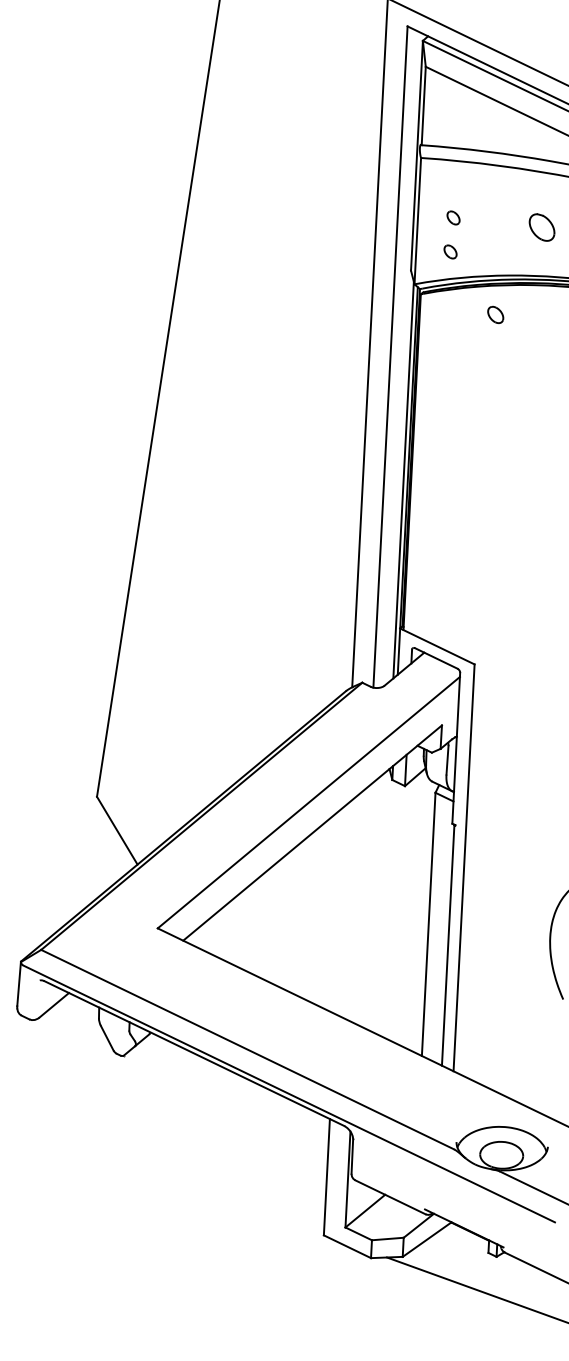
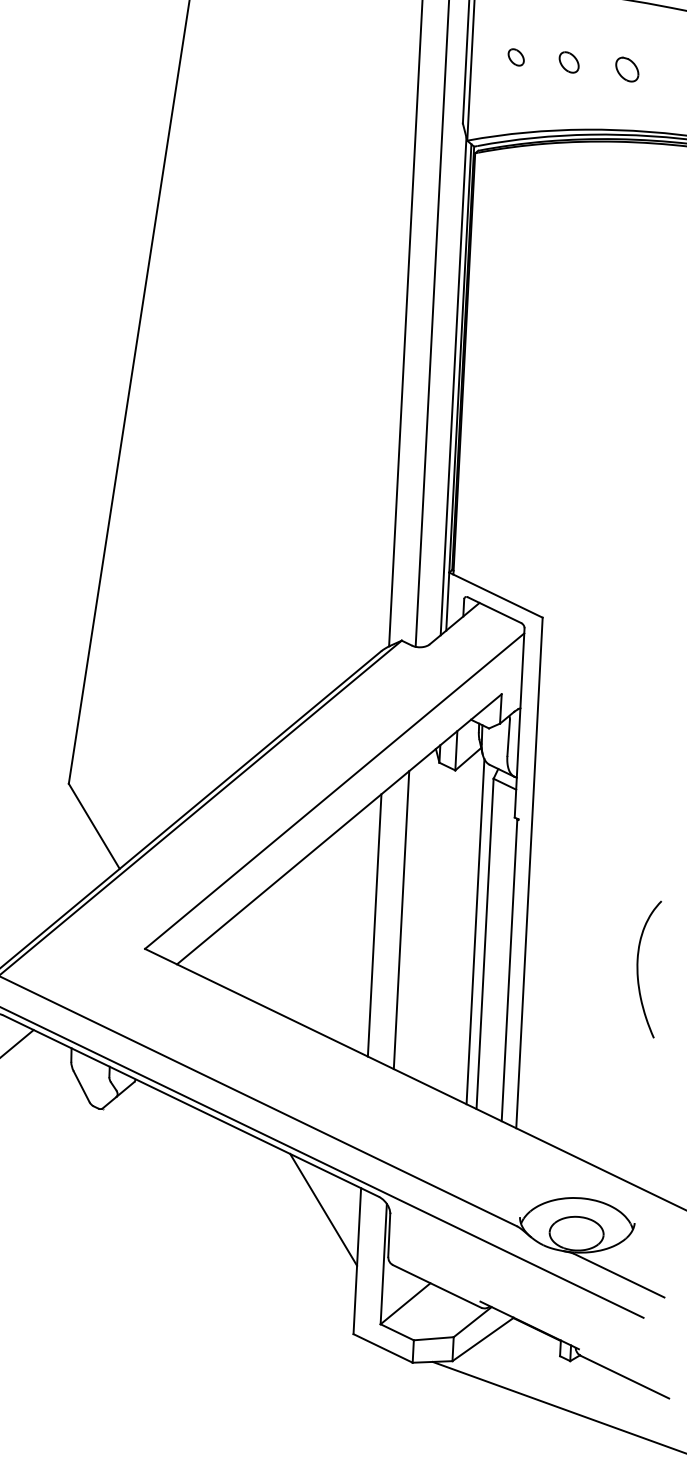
part: (541, 227) -> (626, 69), size x0.71
part: (450, 251) -> (512, 99), removed
part: (495, 314) -> (568, 61), moved
line: (362, 905) -> (401, 920), added
line: (340, 909) -> (374, 925), added
line: (420, 914) -> (474, 931), added
line: (299, 1135) -> (322, 1208), added

